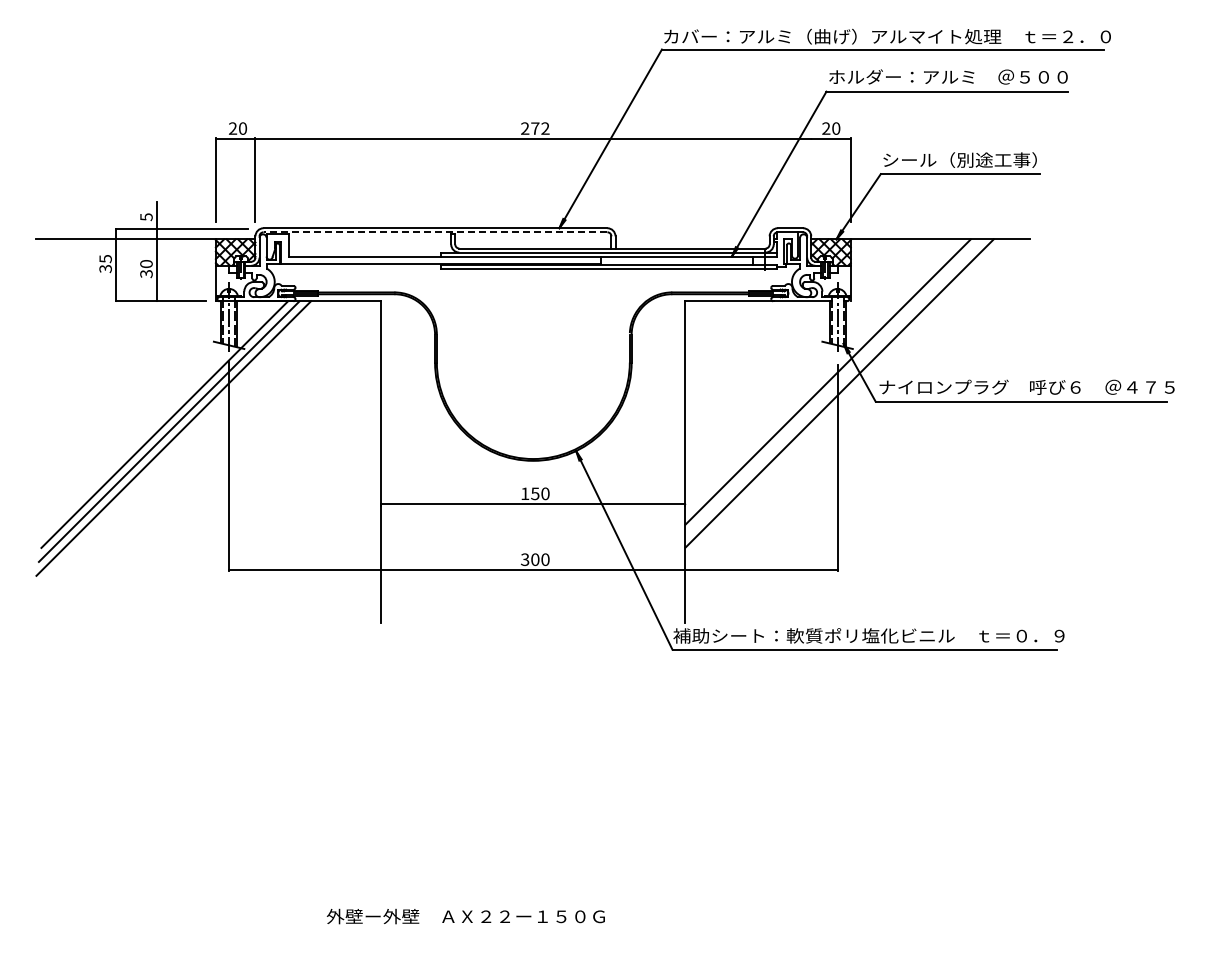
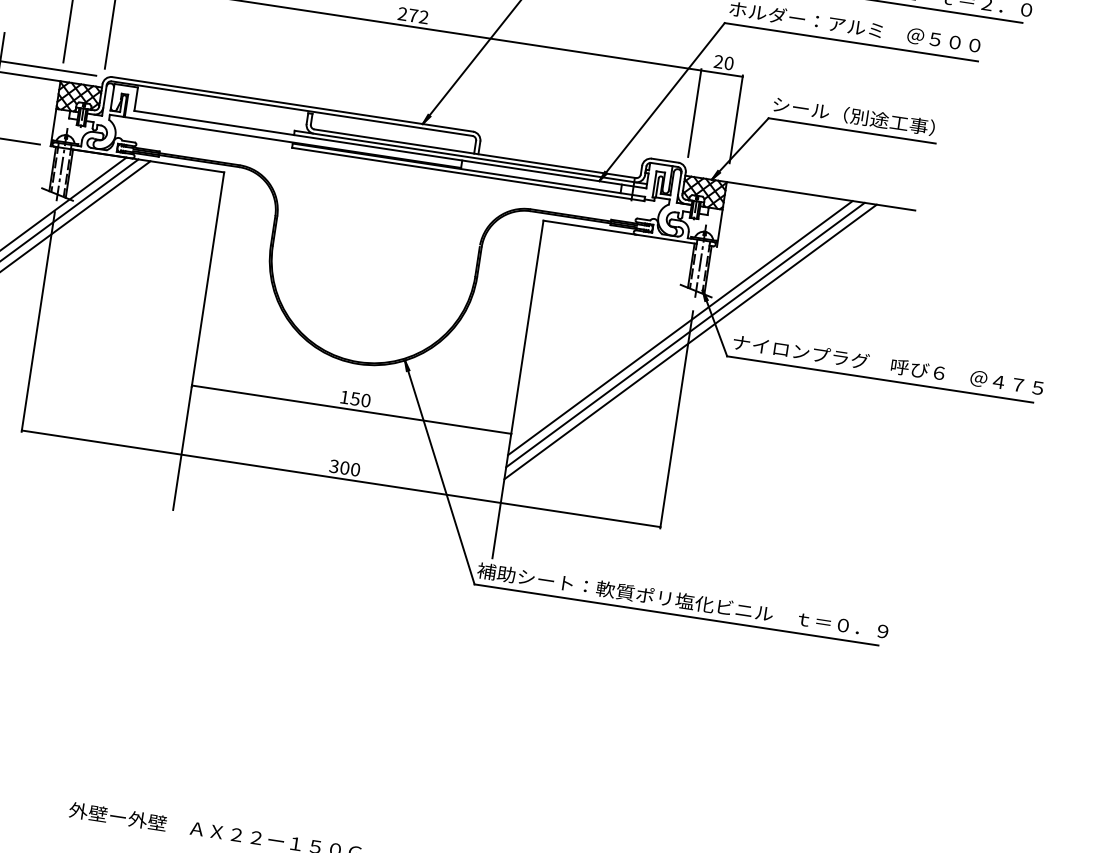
line: (811, 179) -> (695, 112), added
line: (435, 232) -> (292, 108), dashed -> solid
line: (833, 387) -> (685, 334), added

